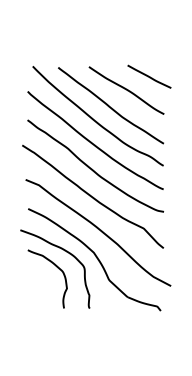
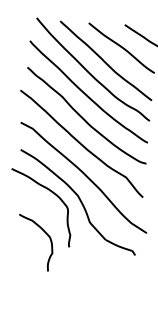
curve: (57, 268) -> (45, 233), moved

